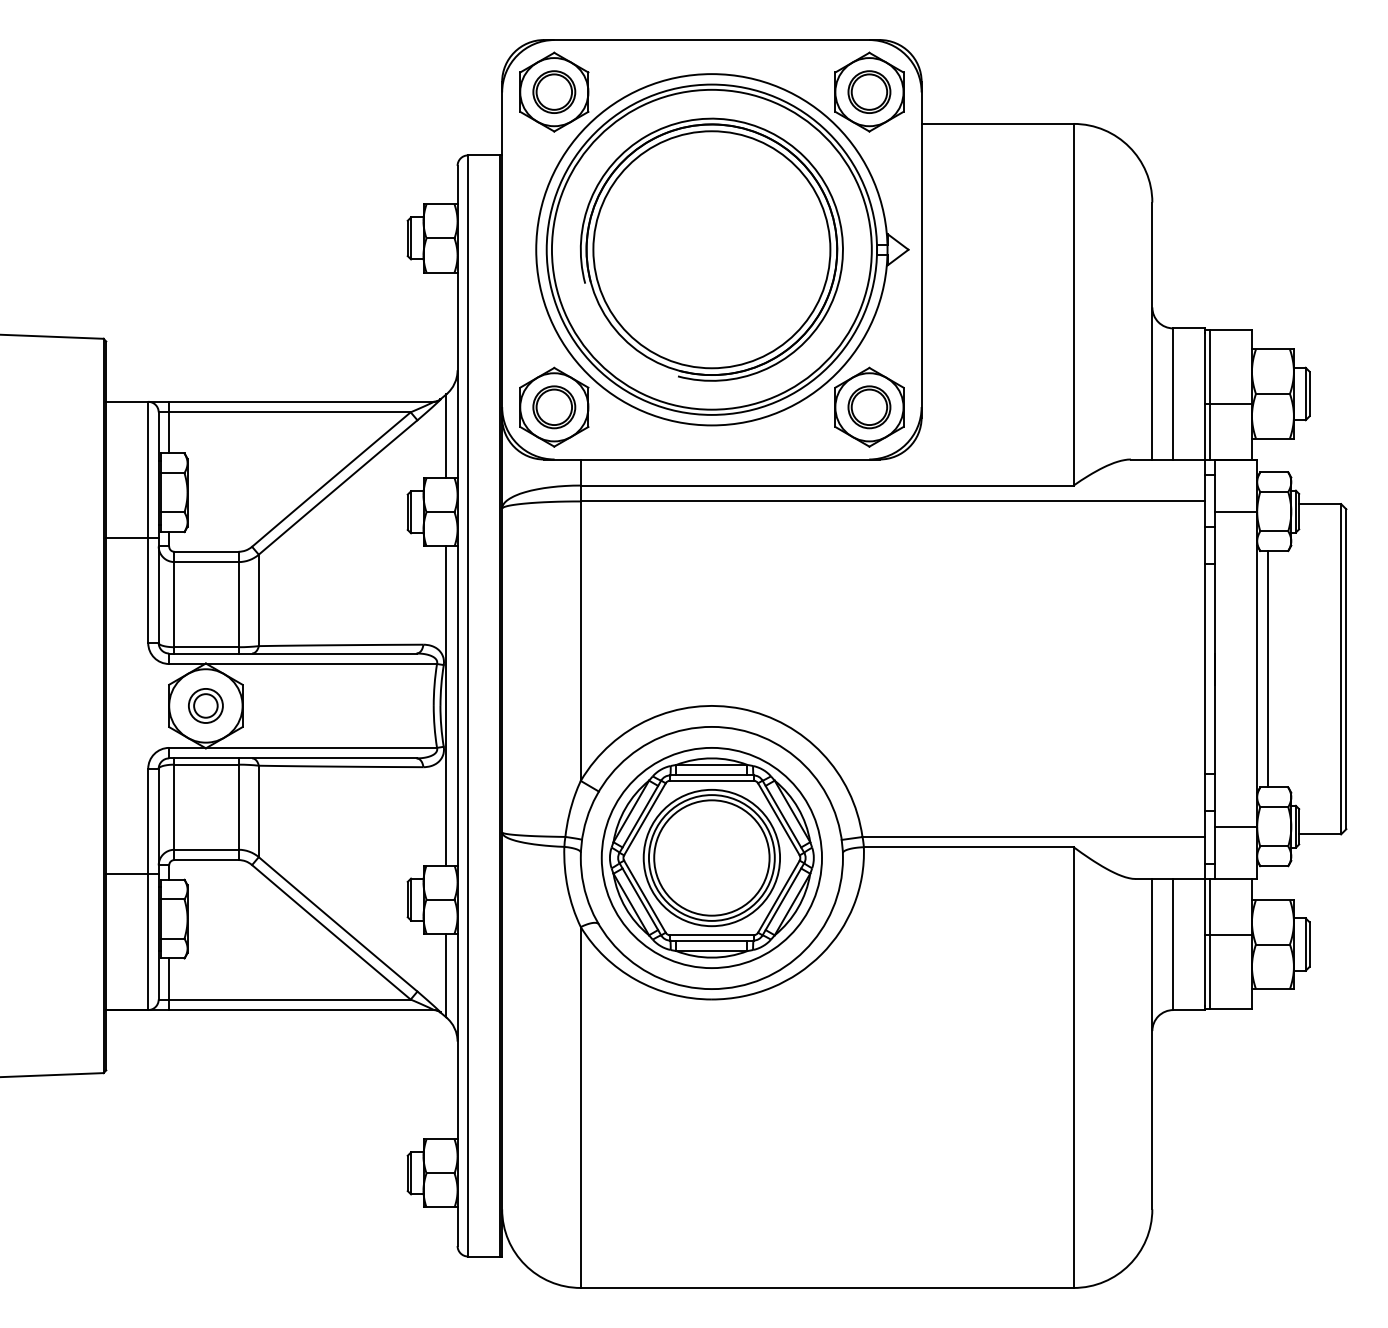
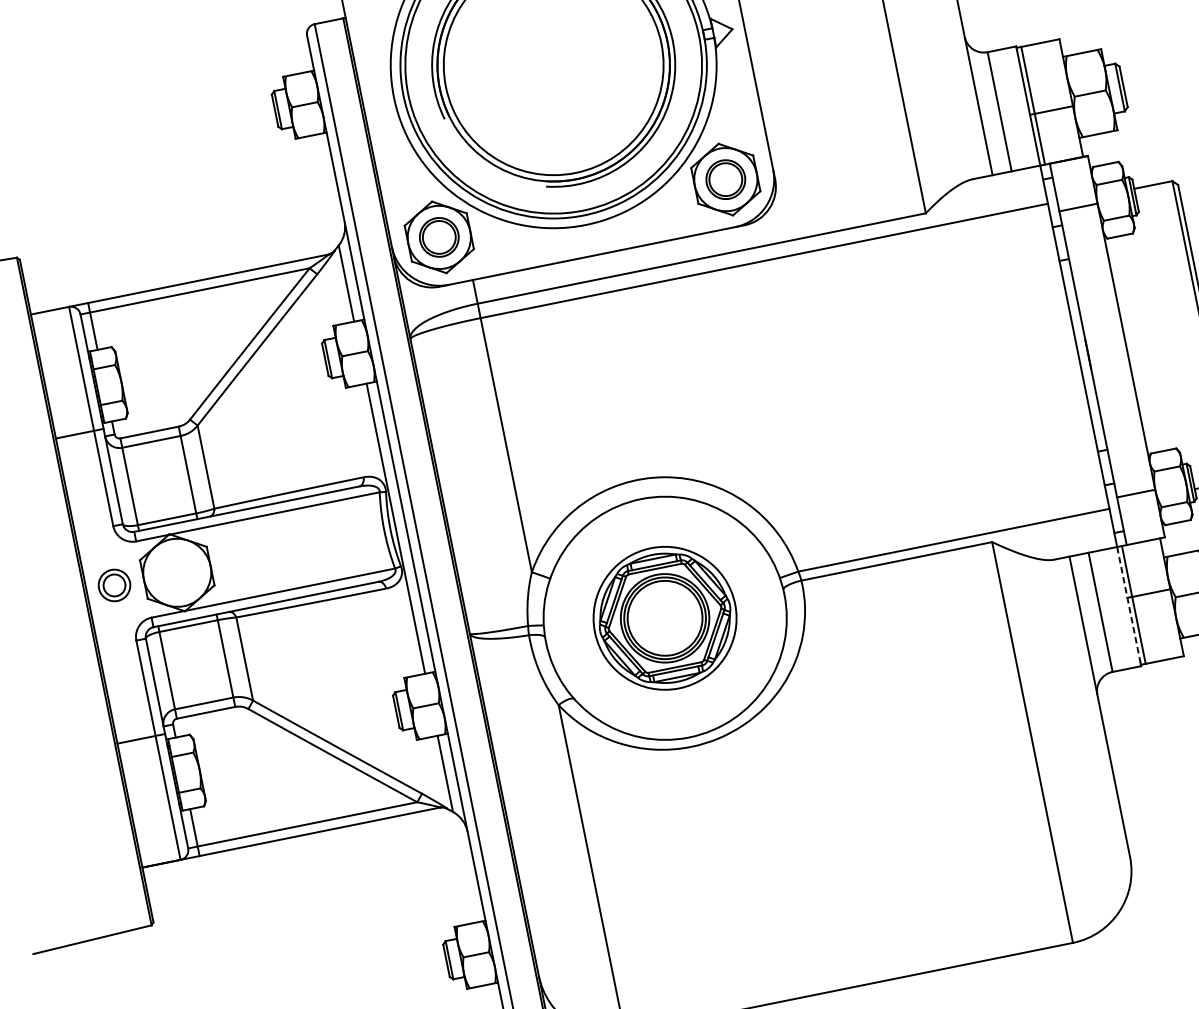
line: (1267, 669) -> (1135, 345), removed
part: (205, 705) -> (114, 585), moved
part: (711, 857) -> (664, 617), size x0.7
line: (1204, 942) -> (1128, 604), solid -> dashed

